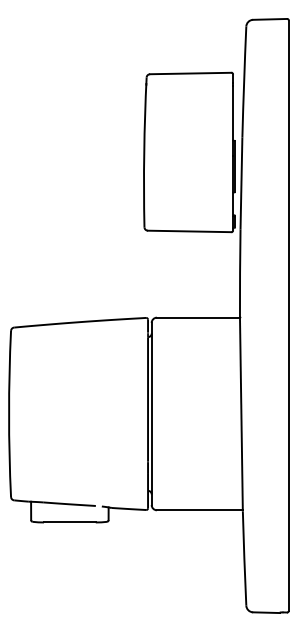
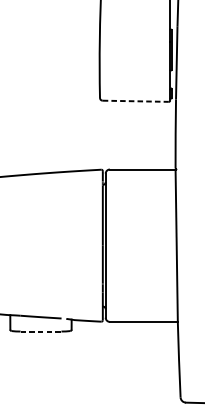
line: (189, 231) -> (135, 101), solid -> dashed
line: (69, 522) -> (40, 331), solid -> dashed

